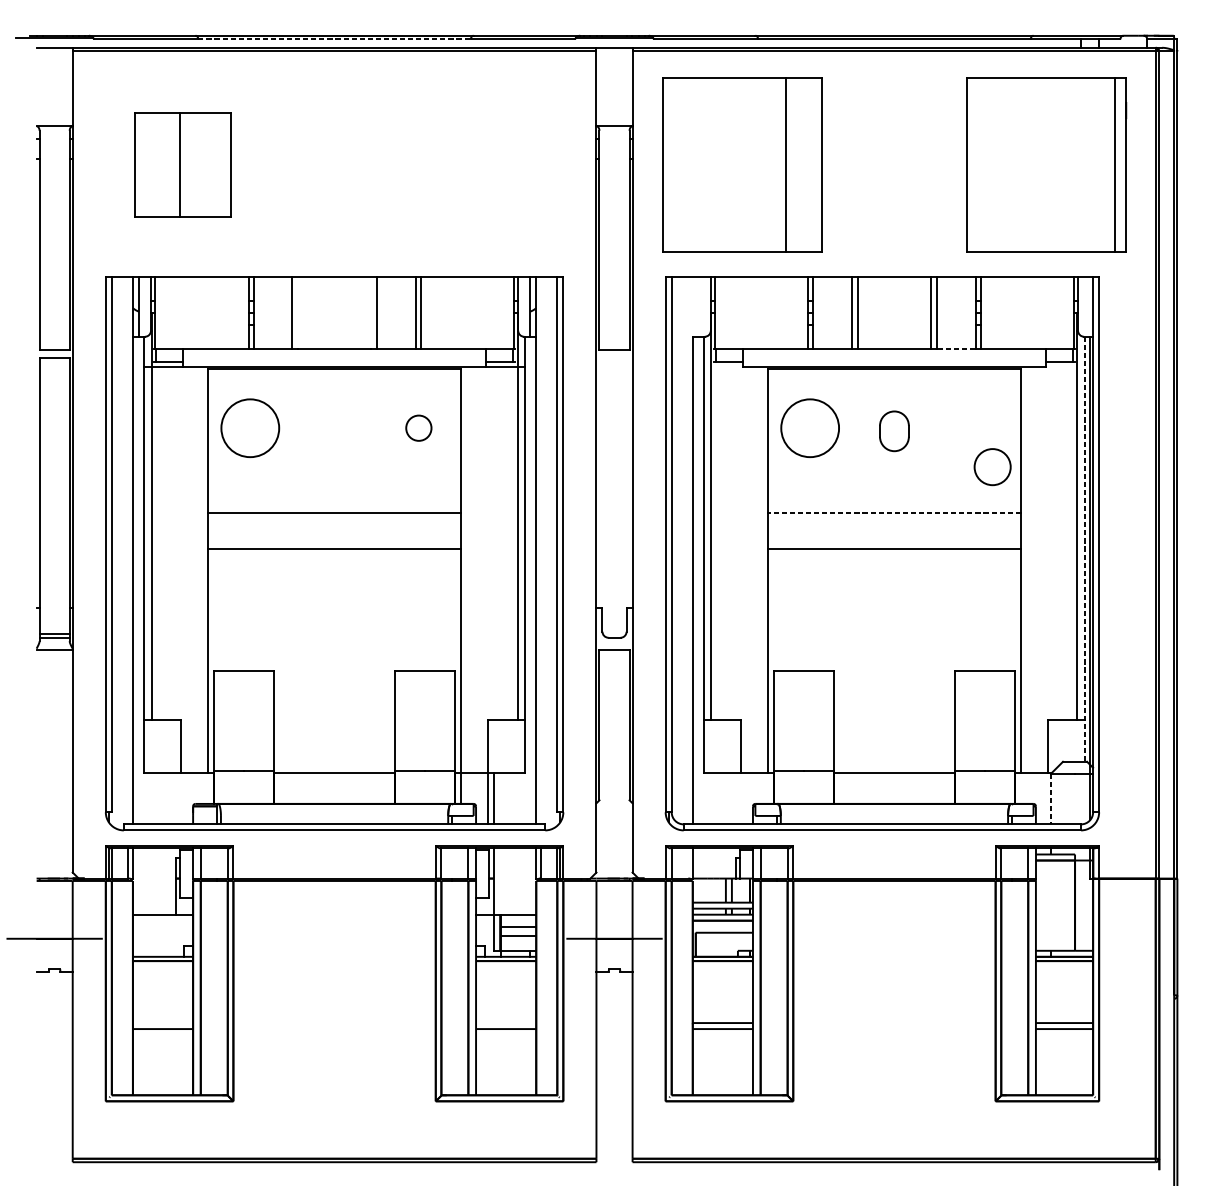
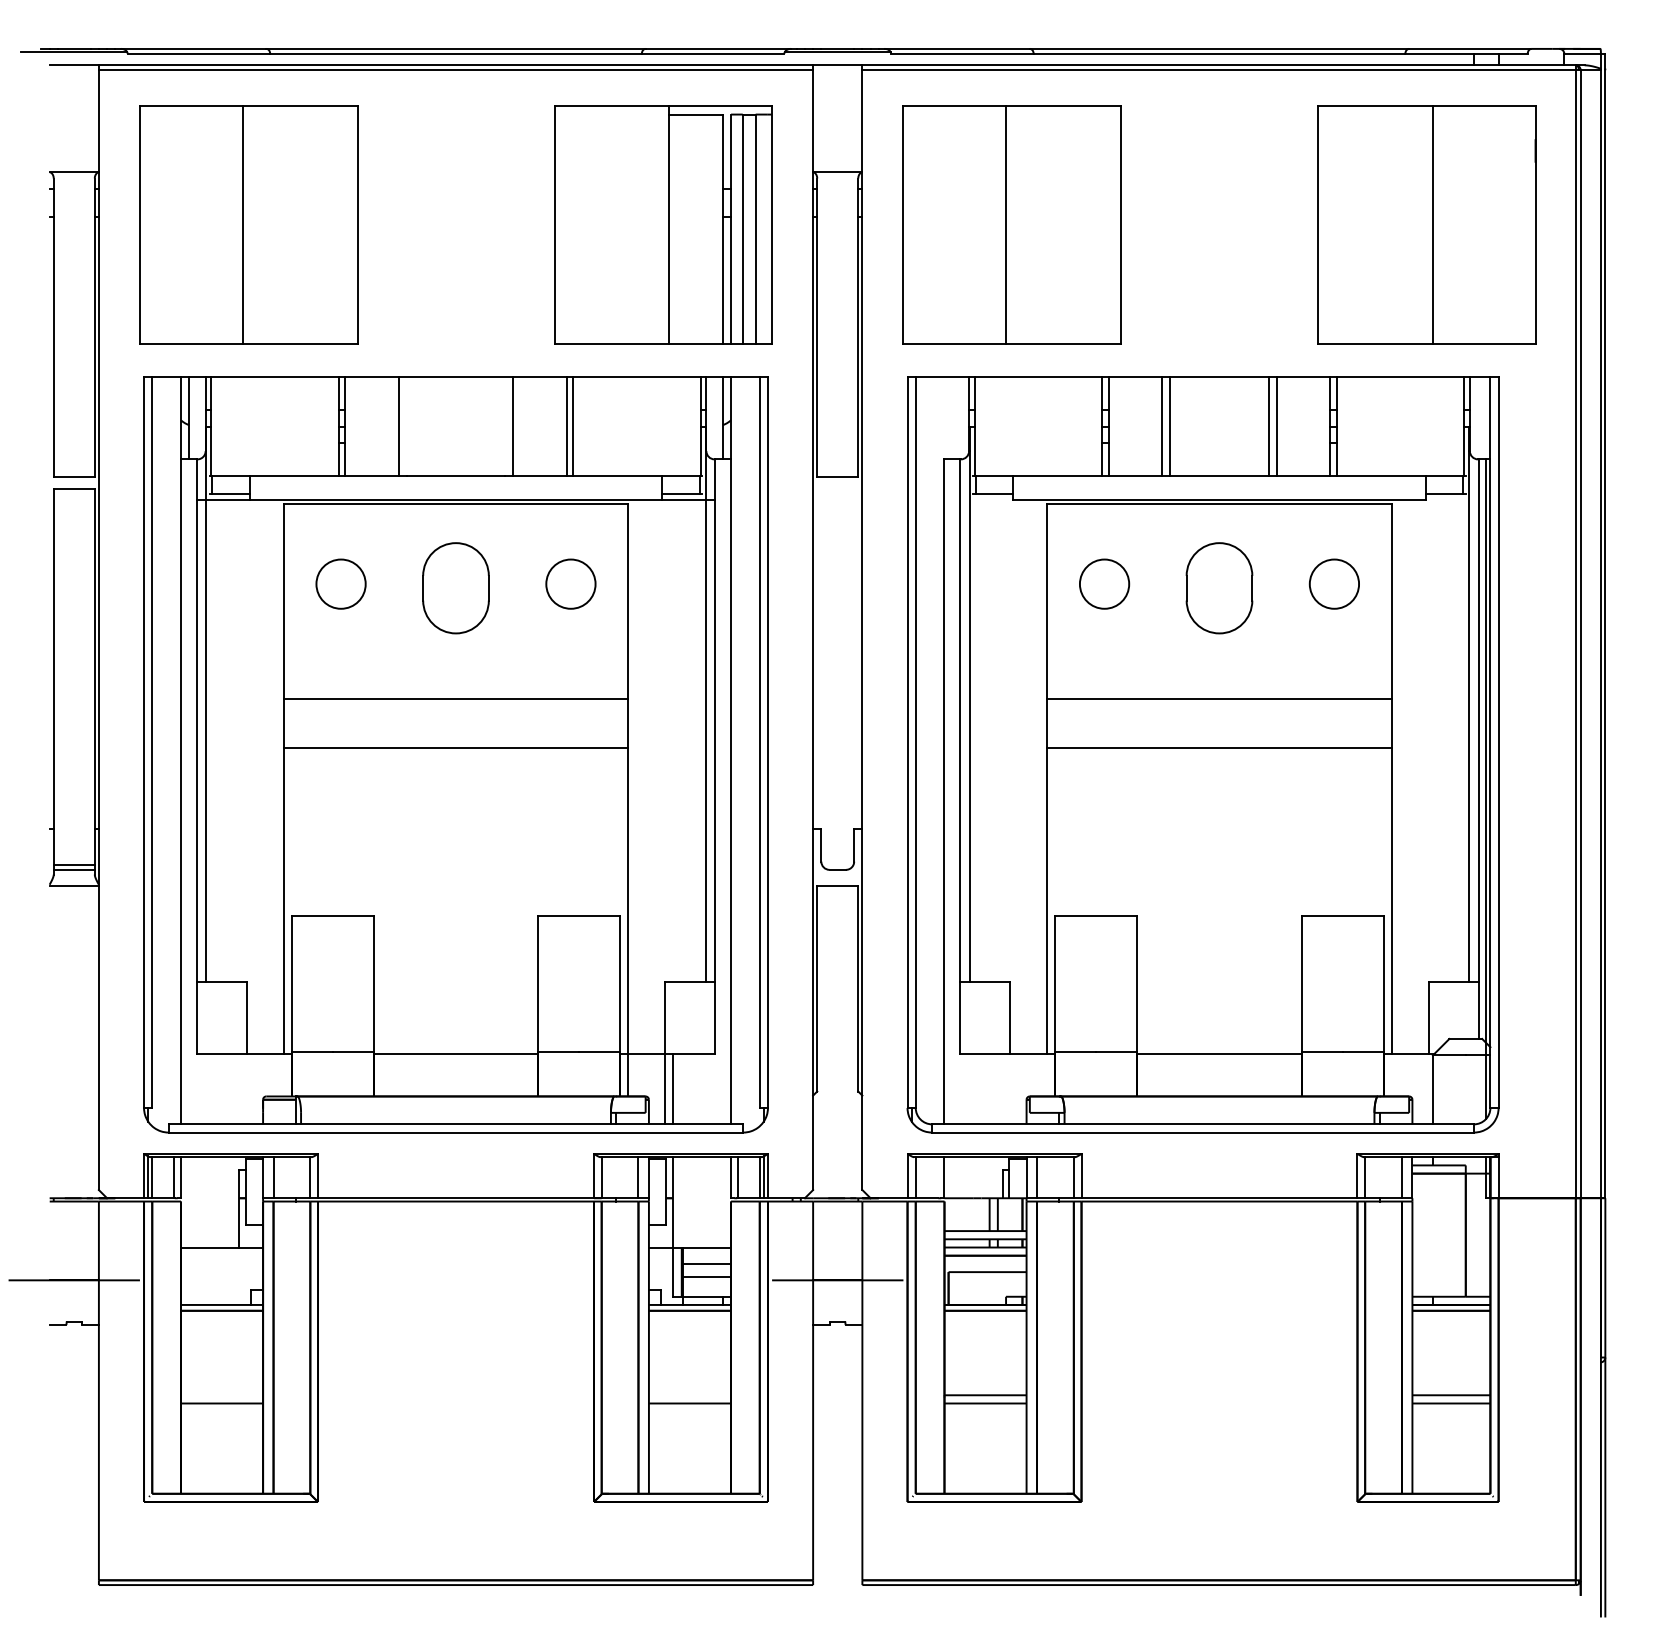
line: (334, 39) -> (456, 53), dashed -> solid
part: (182, 164) -> (248, 224), size x1.67
part: (486, 164) -> (663, 224), added
line: (785, 165) -> (1006, 225), moved
line: (1114, 165) -> (1432, 225), moved
line: (956, 348) -> (1303, 475), dashed -> solid
circle: (249, 427) -> (340, 583), size x0.62
circle: (418, 427) -> (570, 583), size x1.43
circle: (810, 427) -> (1104, 583), size x0.62
part: (334, 431) -> (455, 588), added
part: (894, 431) -> (1219, 588), size x1.67
circle: (991, 466) -> (1333, 583), moved
line: (894, 512) -> (1219, 699), dashed -> solid
line: (1084, 549) -> (1478, 749), dashed -> solid
line: (1050, 799) -> (1432, 1090), dashed -> solid

